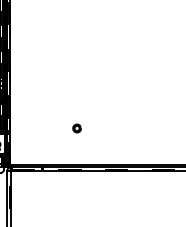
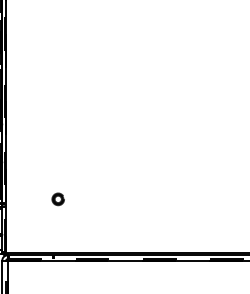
part: (76, 128) -> (57, 199), moved

